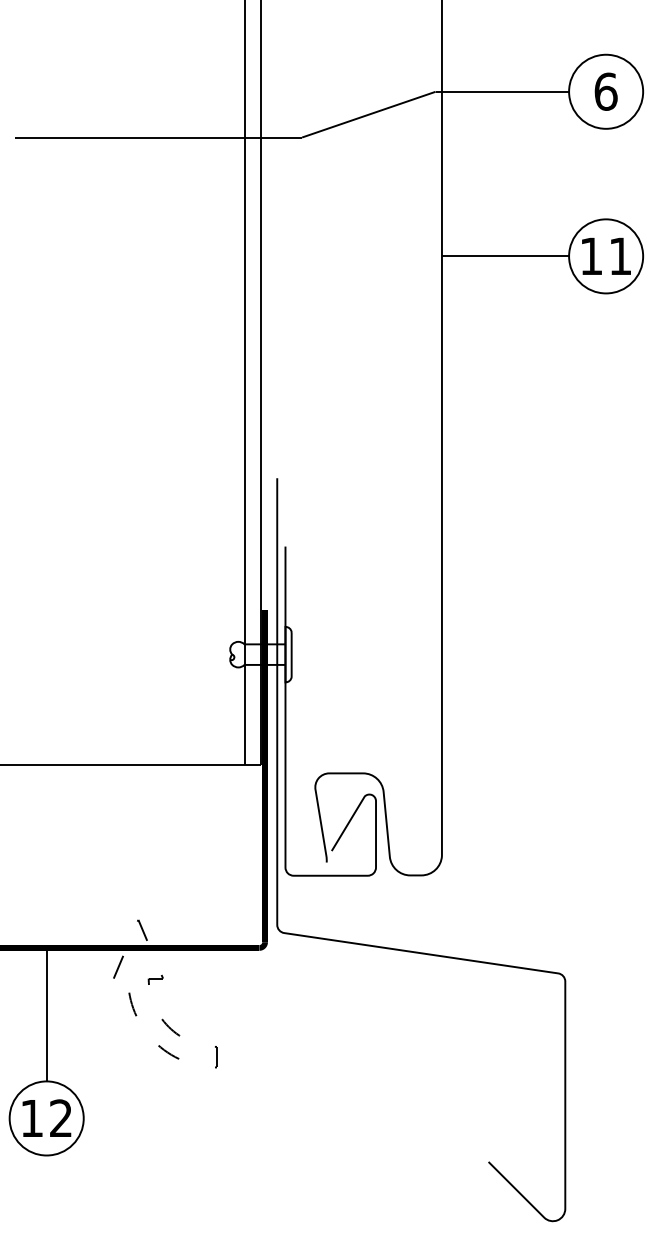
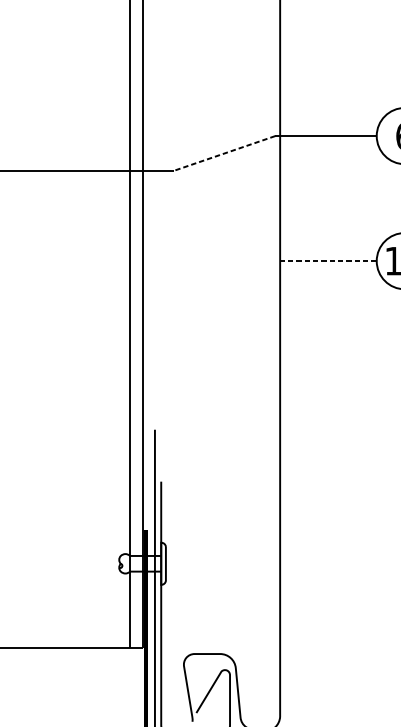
line: (368, 114) -> (224, 153), solid -> dashed
line: (505, 256) -> (328, 261), solid -> dashed

